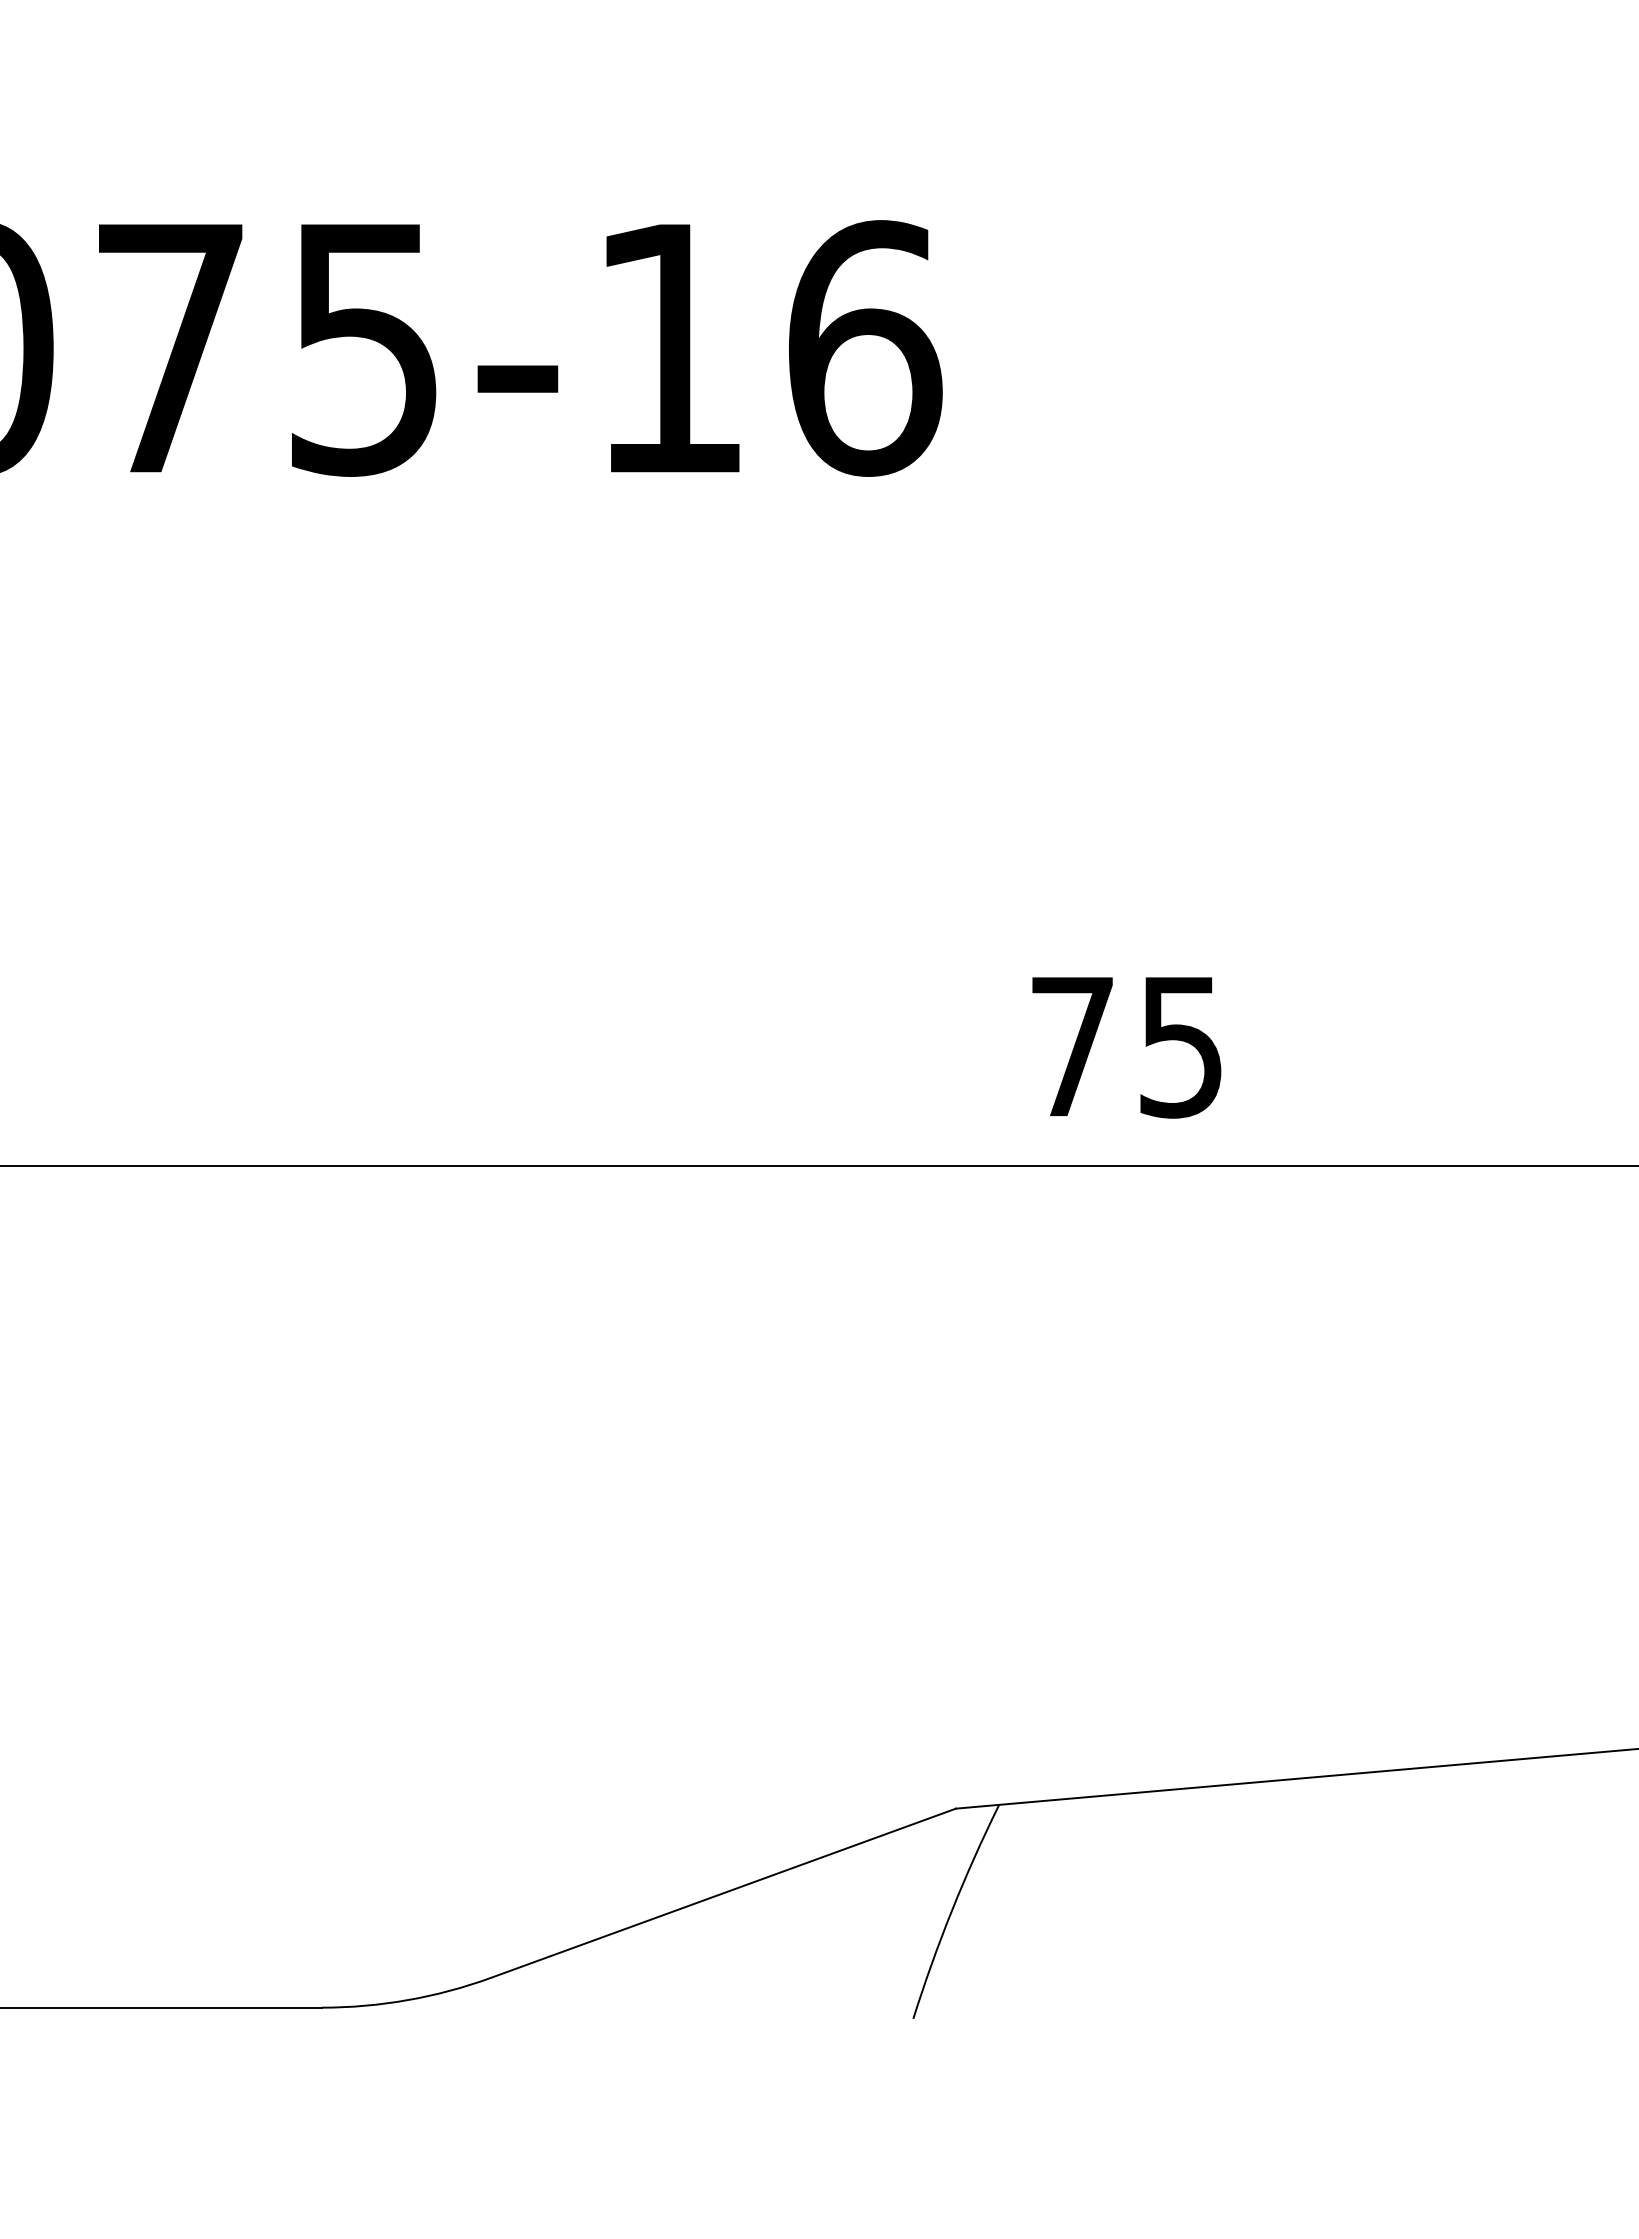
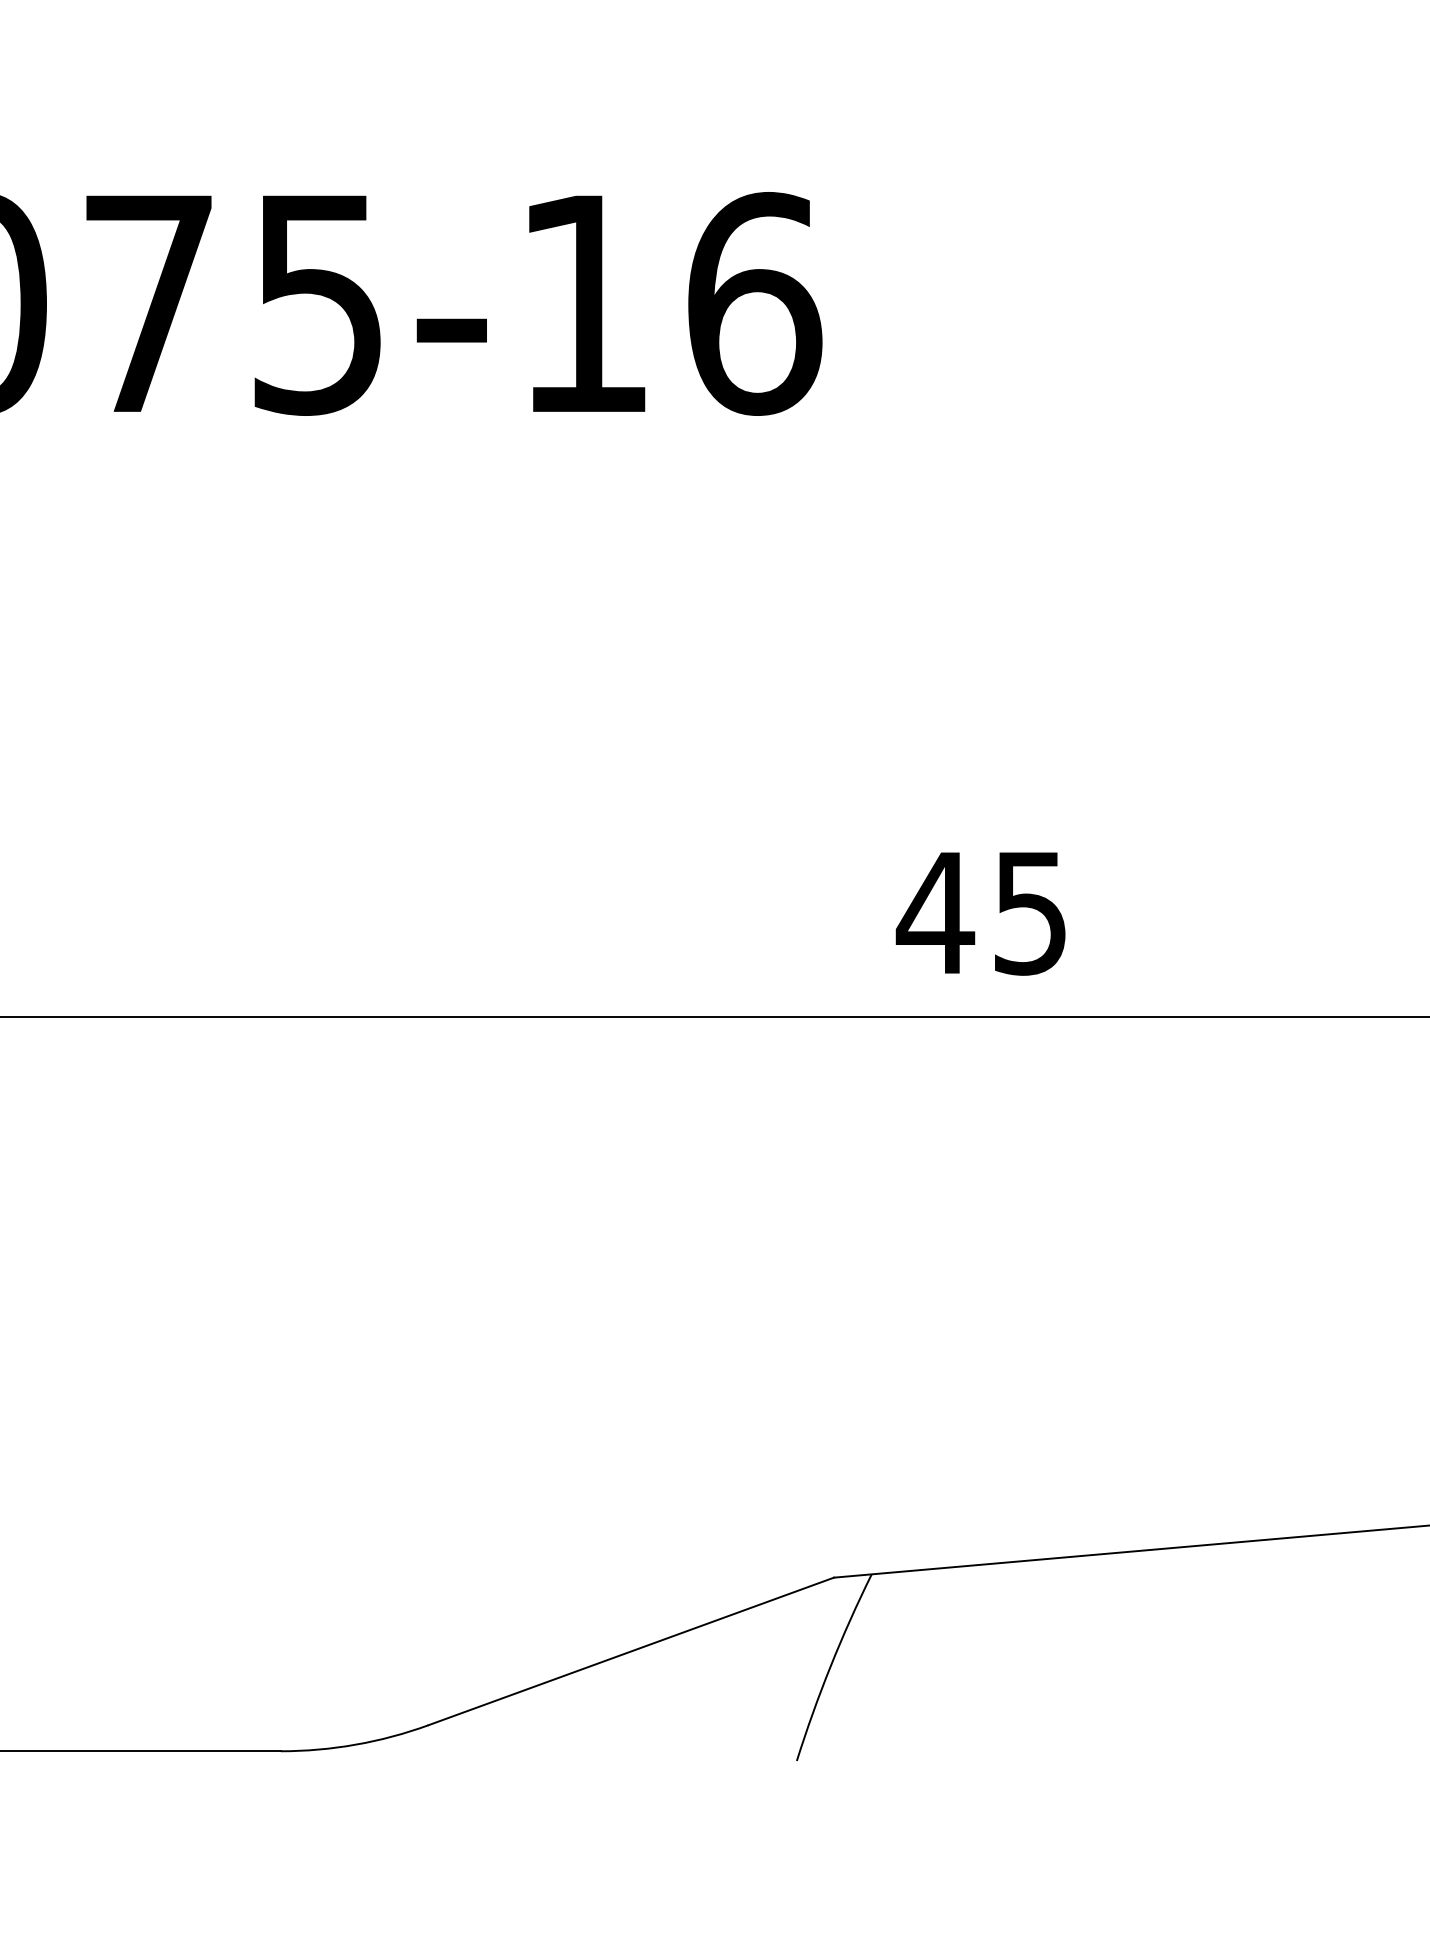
text: (1071, 1046) -> (934, 912), 75 -> 45

